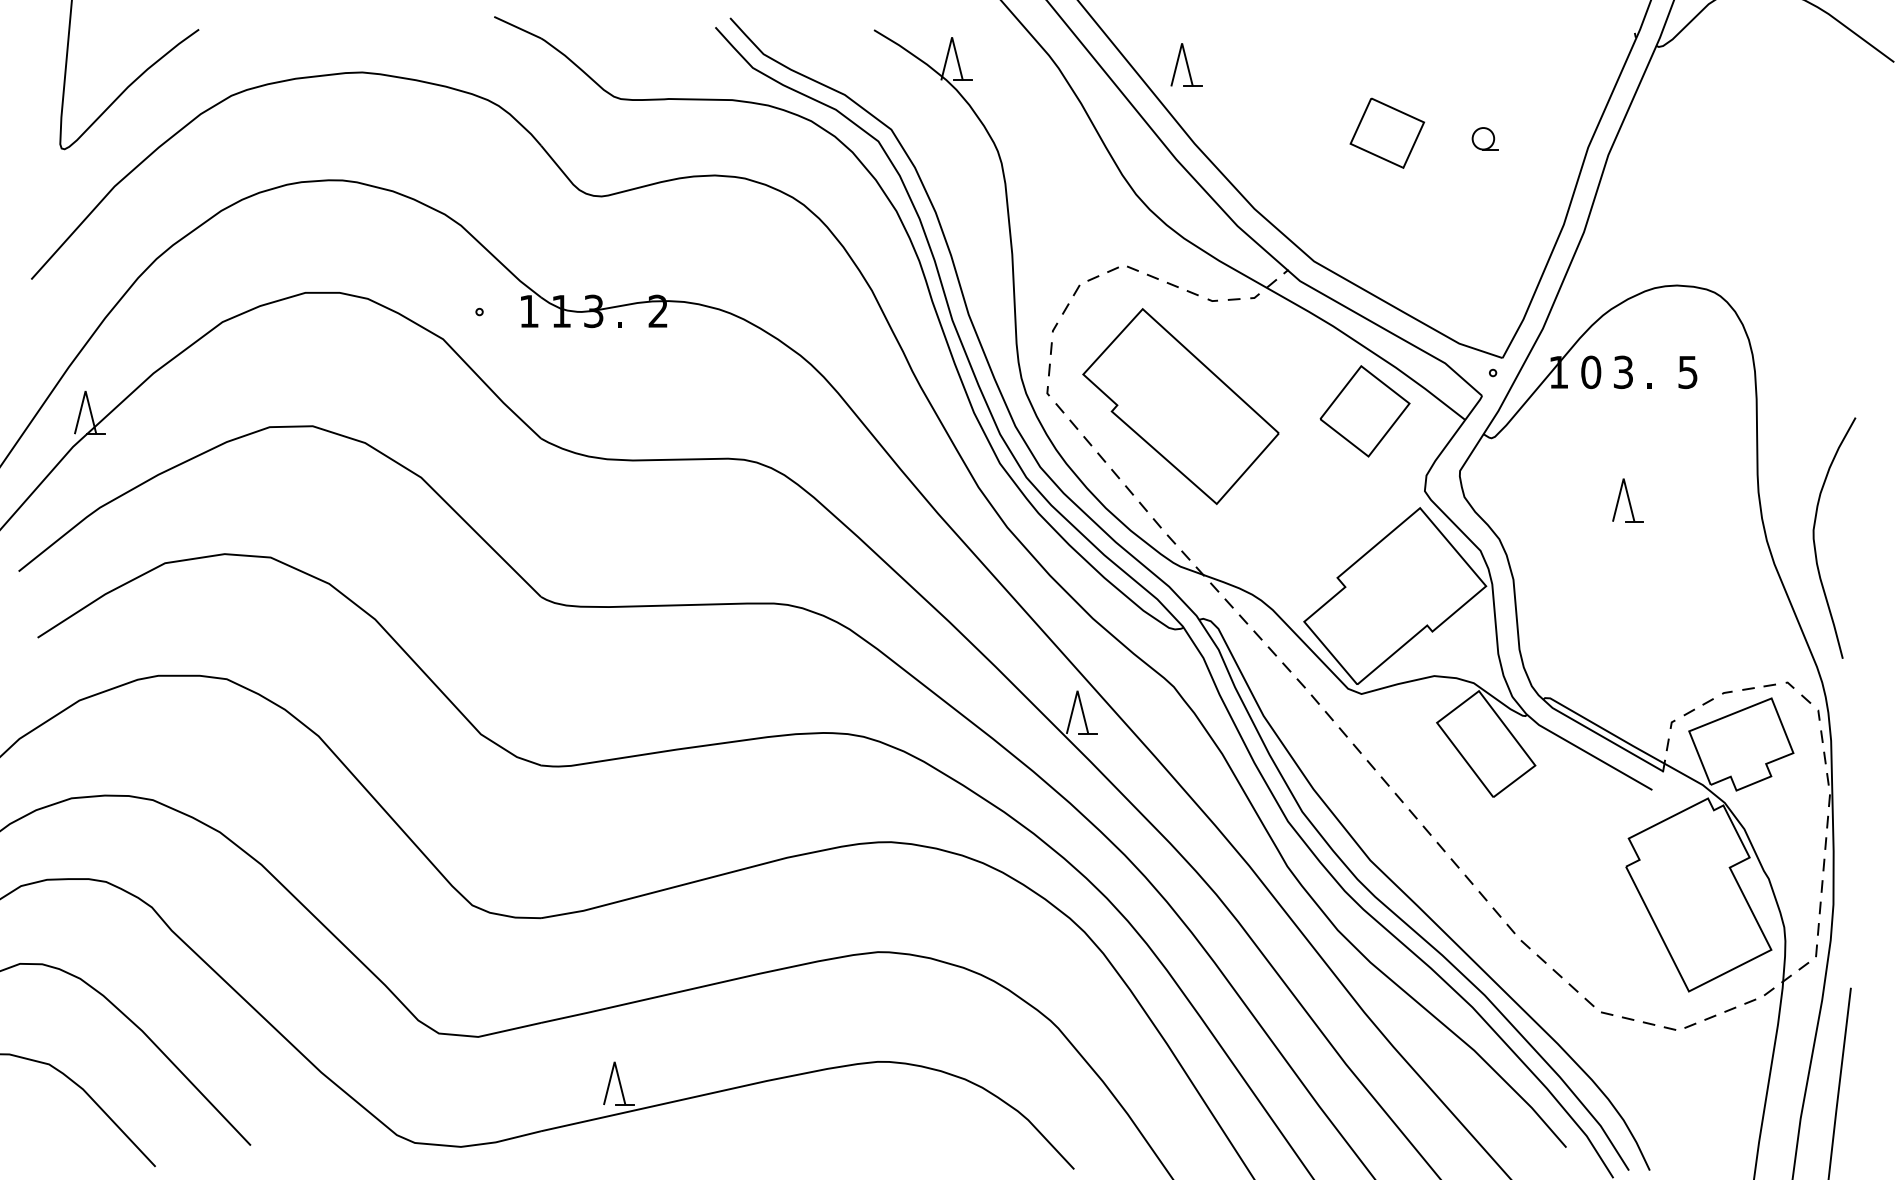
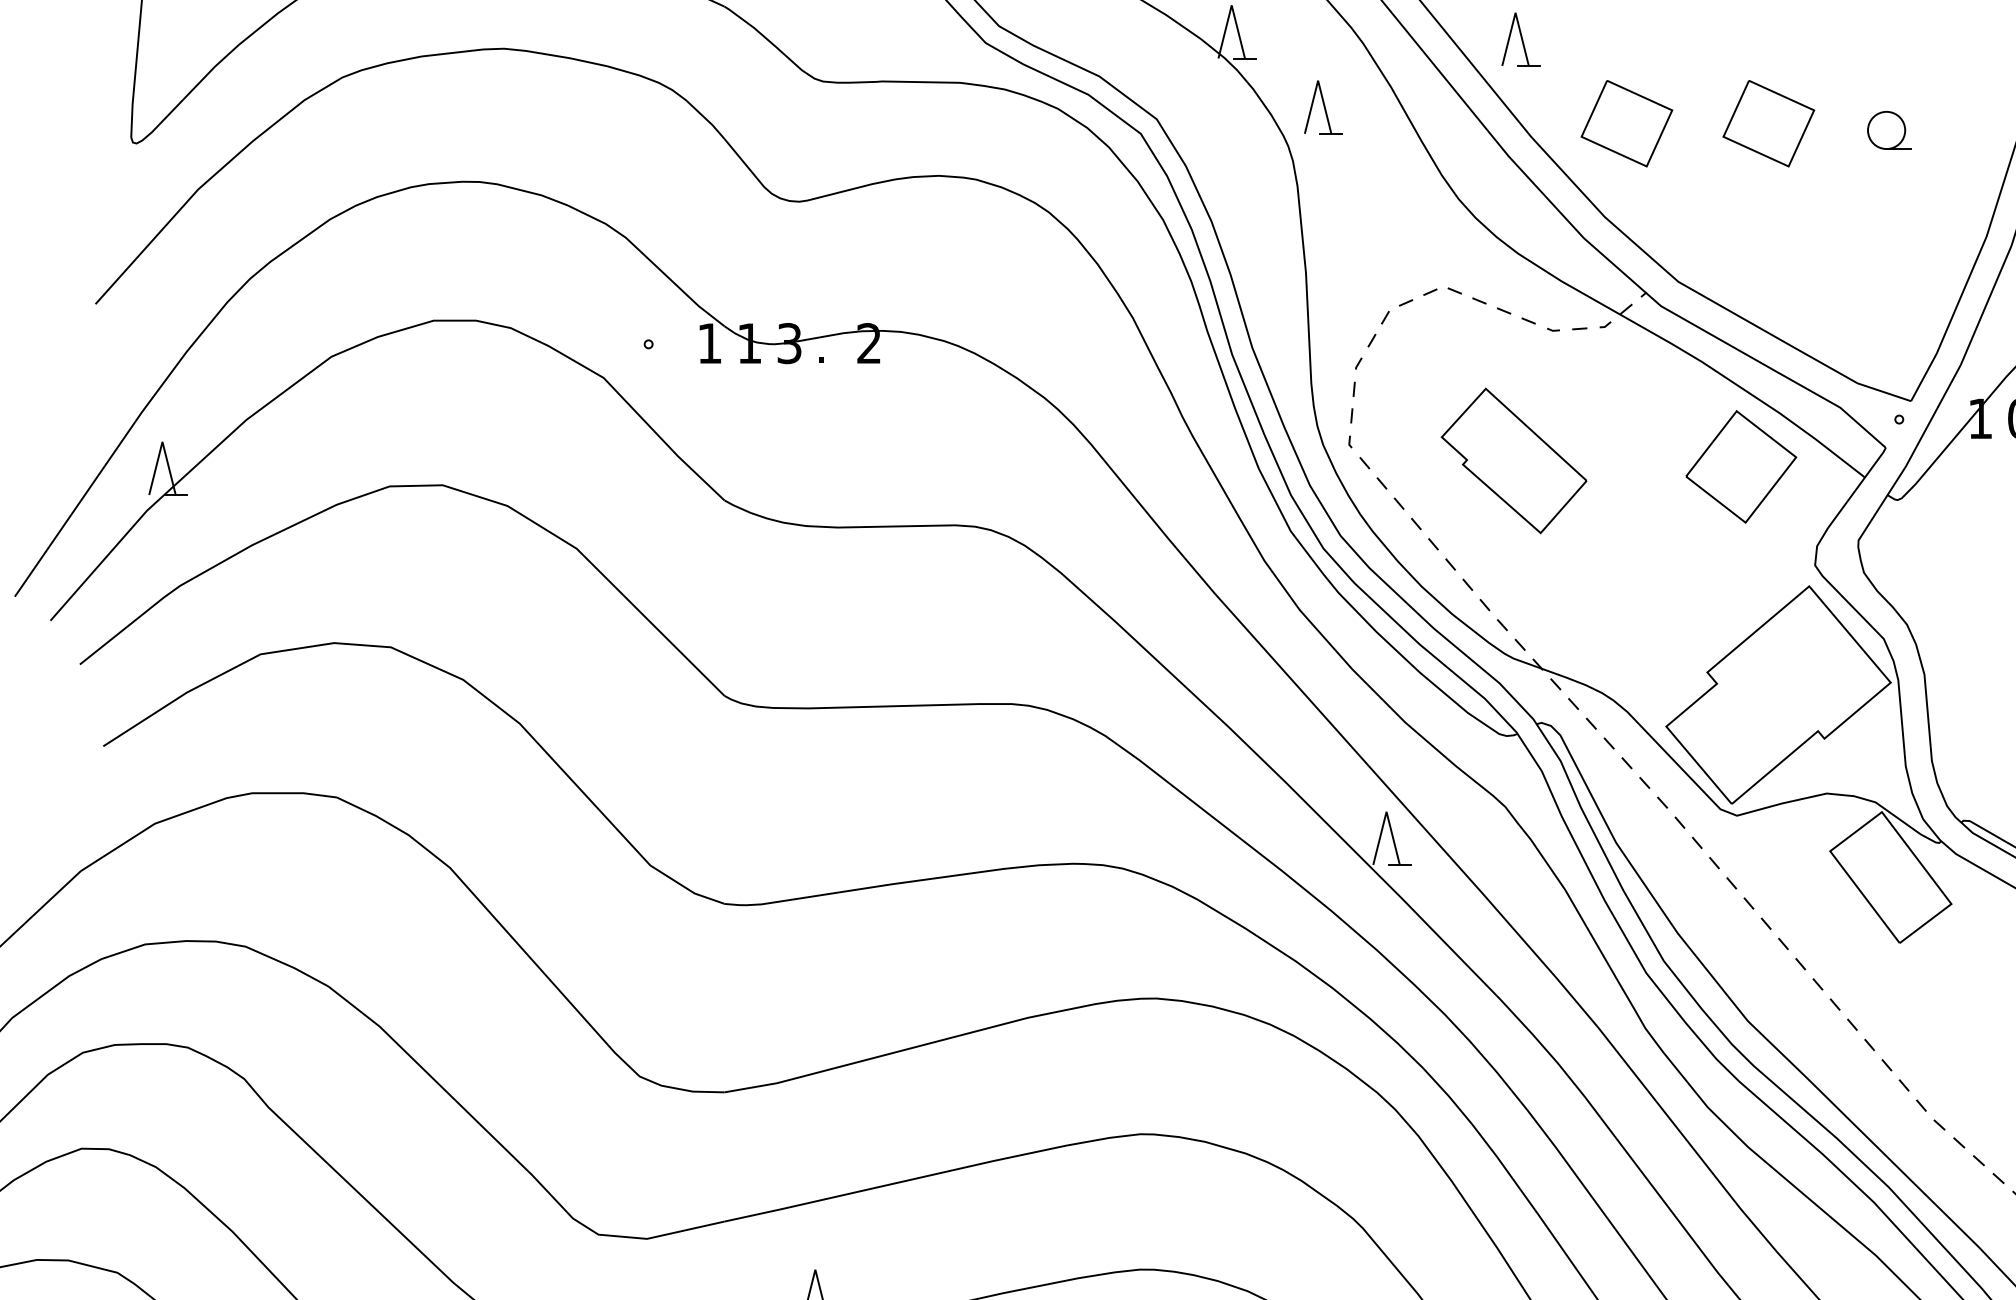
part: (1026, 119) -> (1323, 106), added
part: (1272, 132) -> (1627, 122), added
part: (1484, 138) -> (1888, 130), size x1.4
part: (1180, 406) -> (1513, 460), size x0.6

